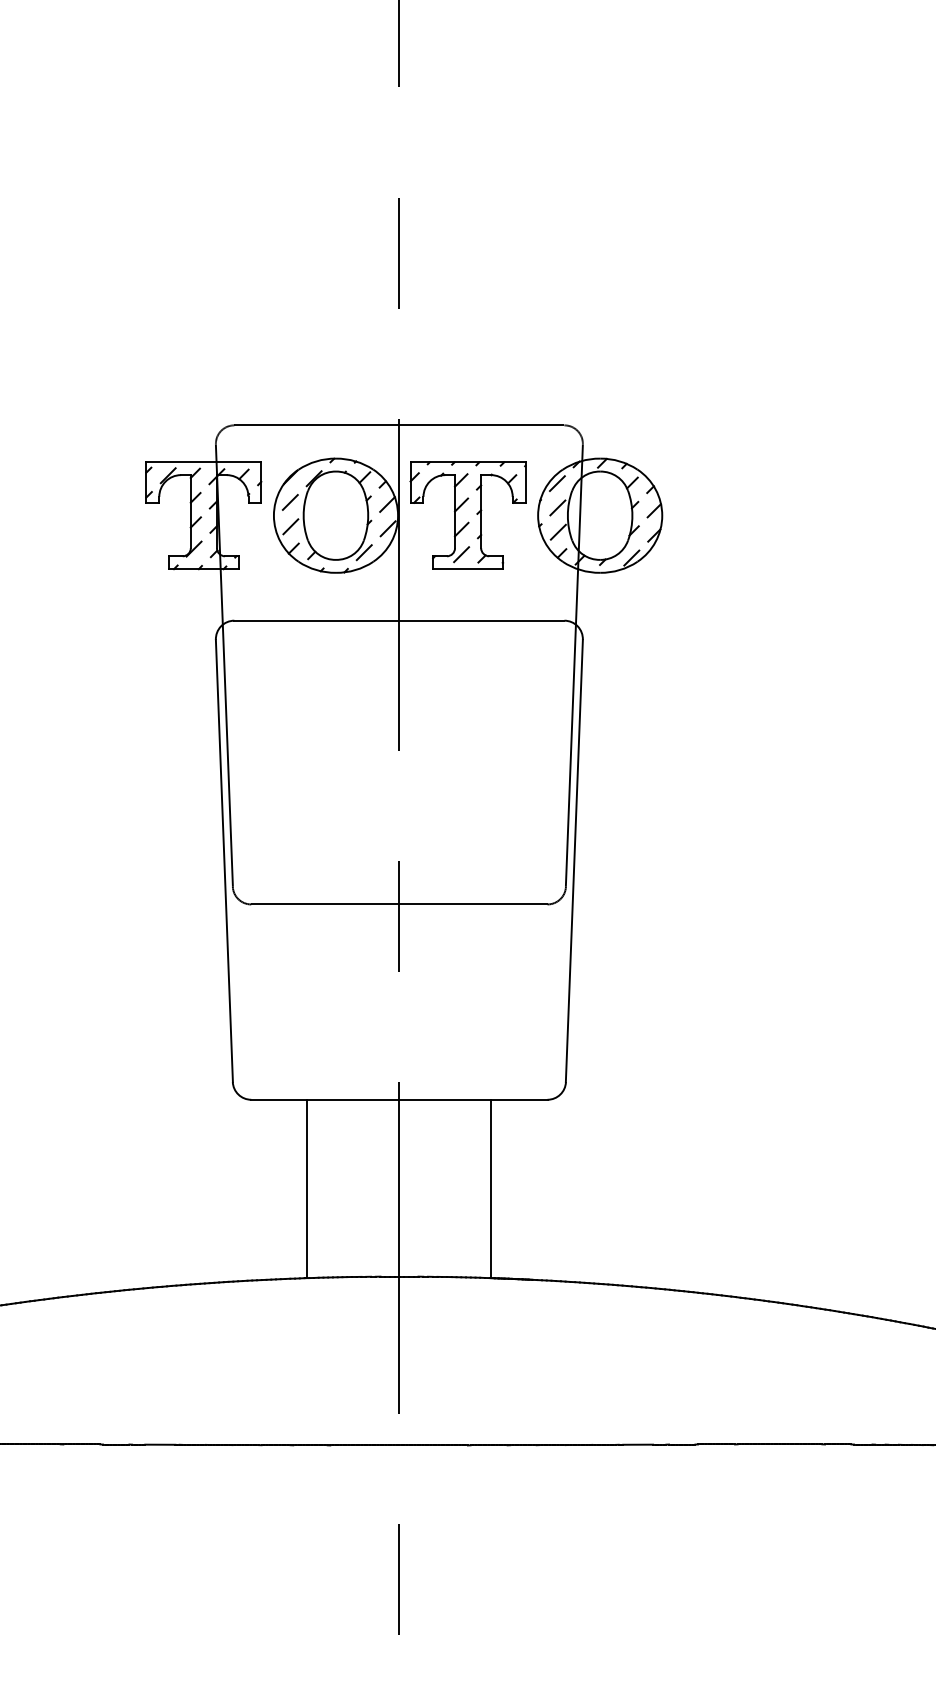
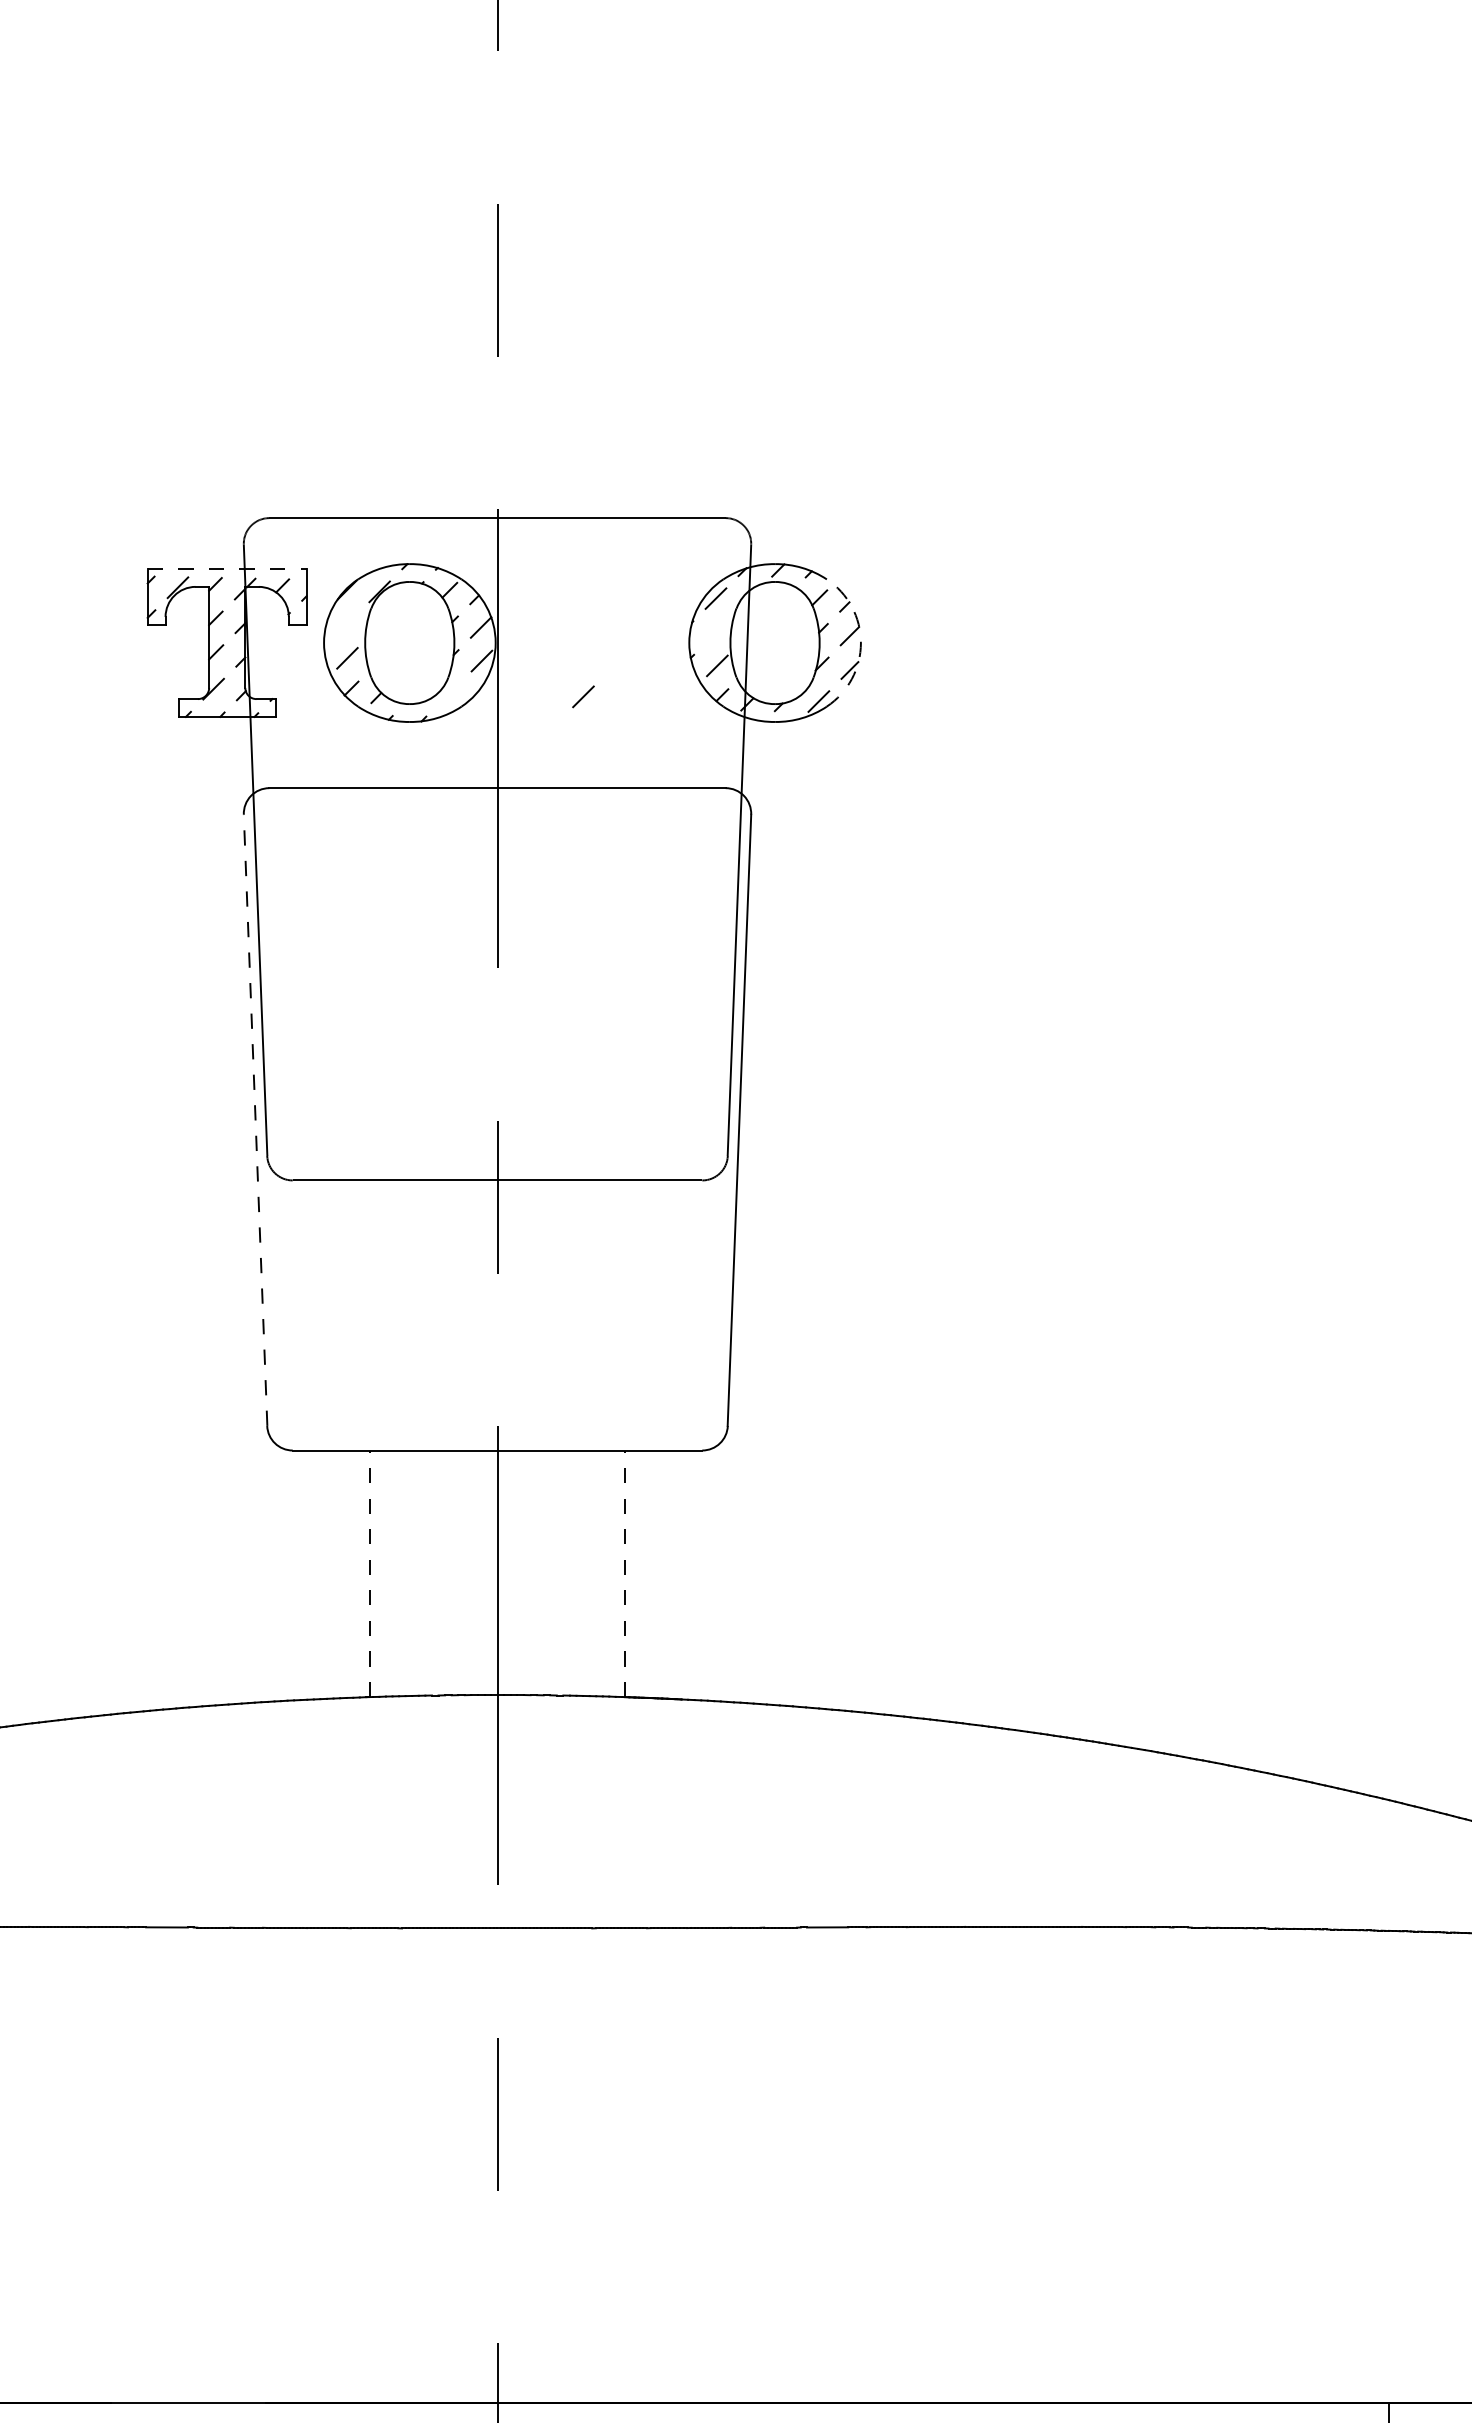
line: (204, 462) -> (227, 569), solid -> dashed
line: (290, 502) -> (346, 624), removed
line: (557, 508) -> (716, 632), removed
part: (467, 515) -> (591, 642), removed
arc: (661, 515) -> (860, 642), solid -> dashed
line: (363, 552) -> (448, 693), removed
line: (224, 861) -> (255, 1120), solid -> dashed
line: (307, 1188) -> (370, 1573), solid -> dashed
line: (491, 1188) -> (624, 1573), solid -> dashed

